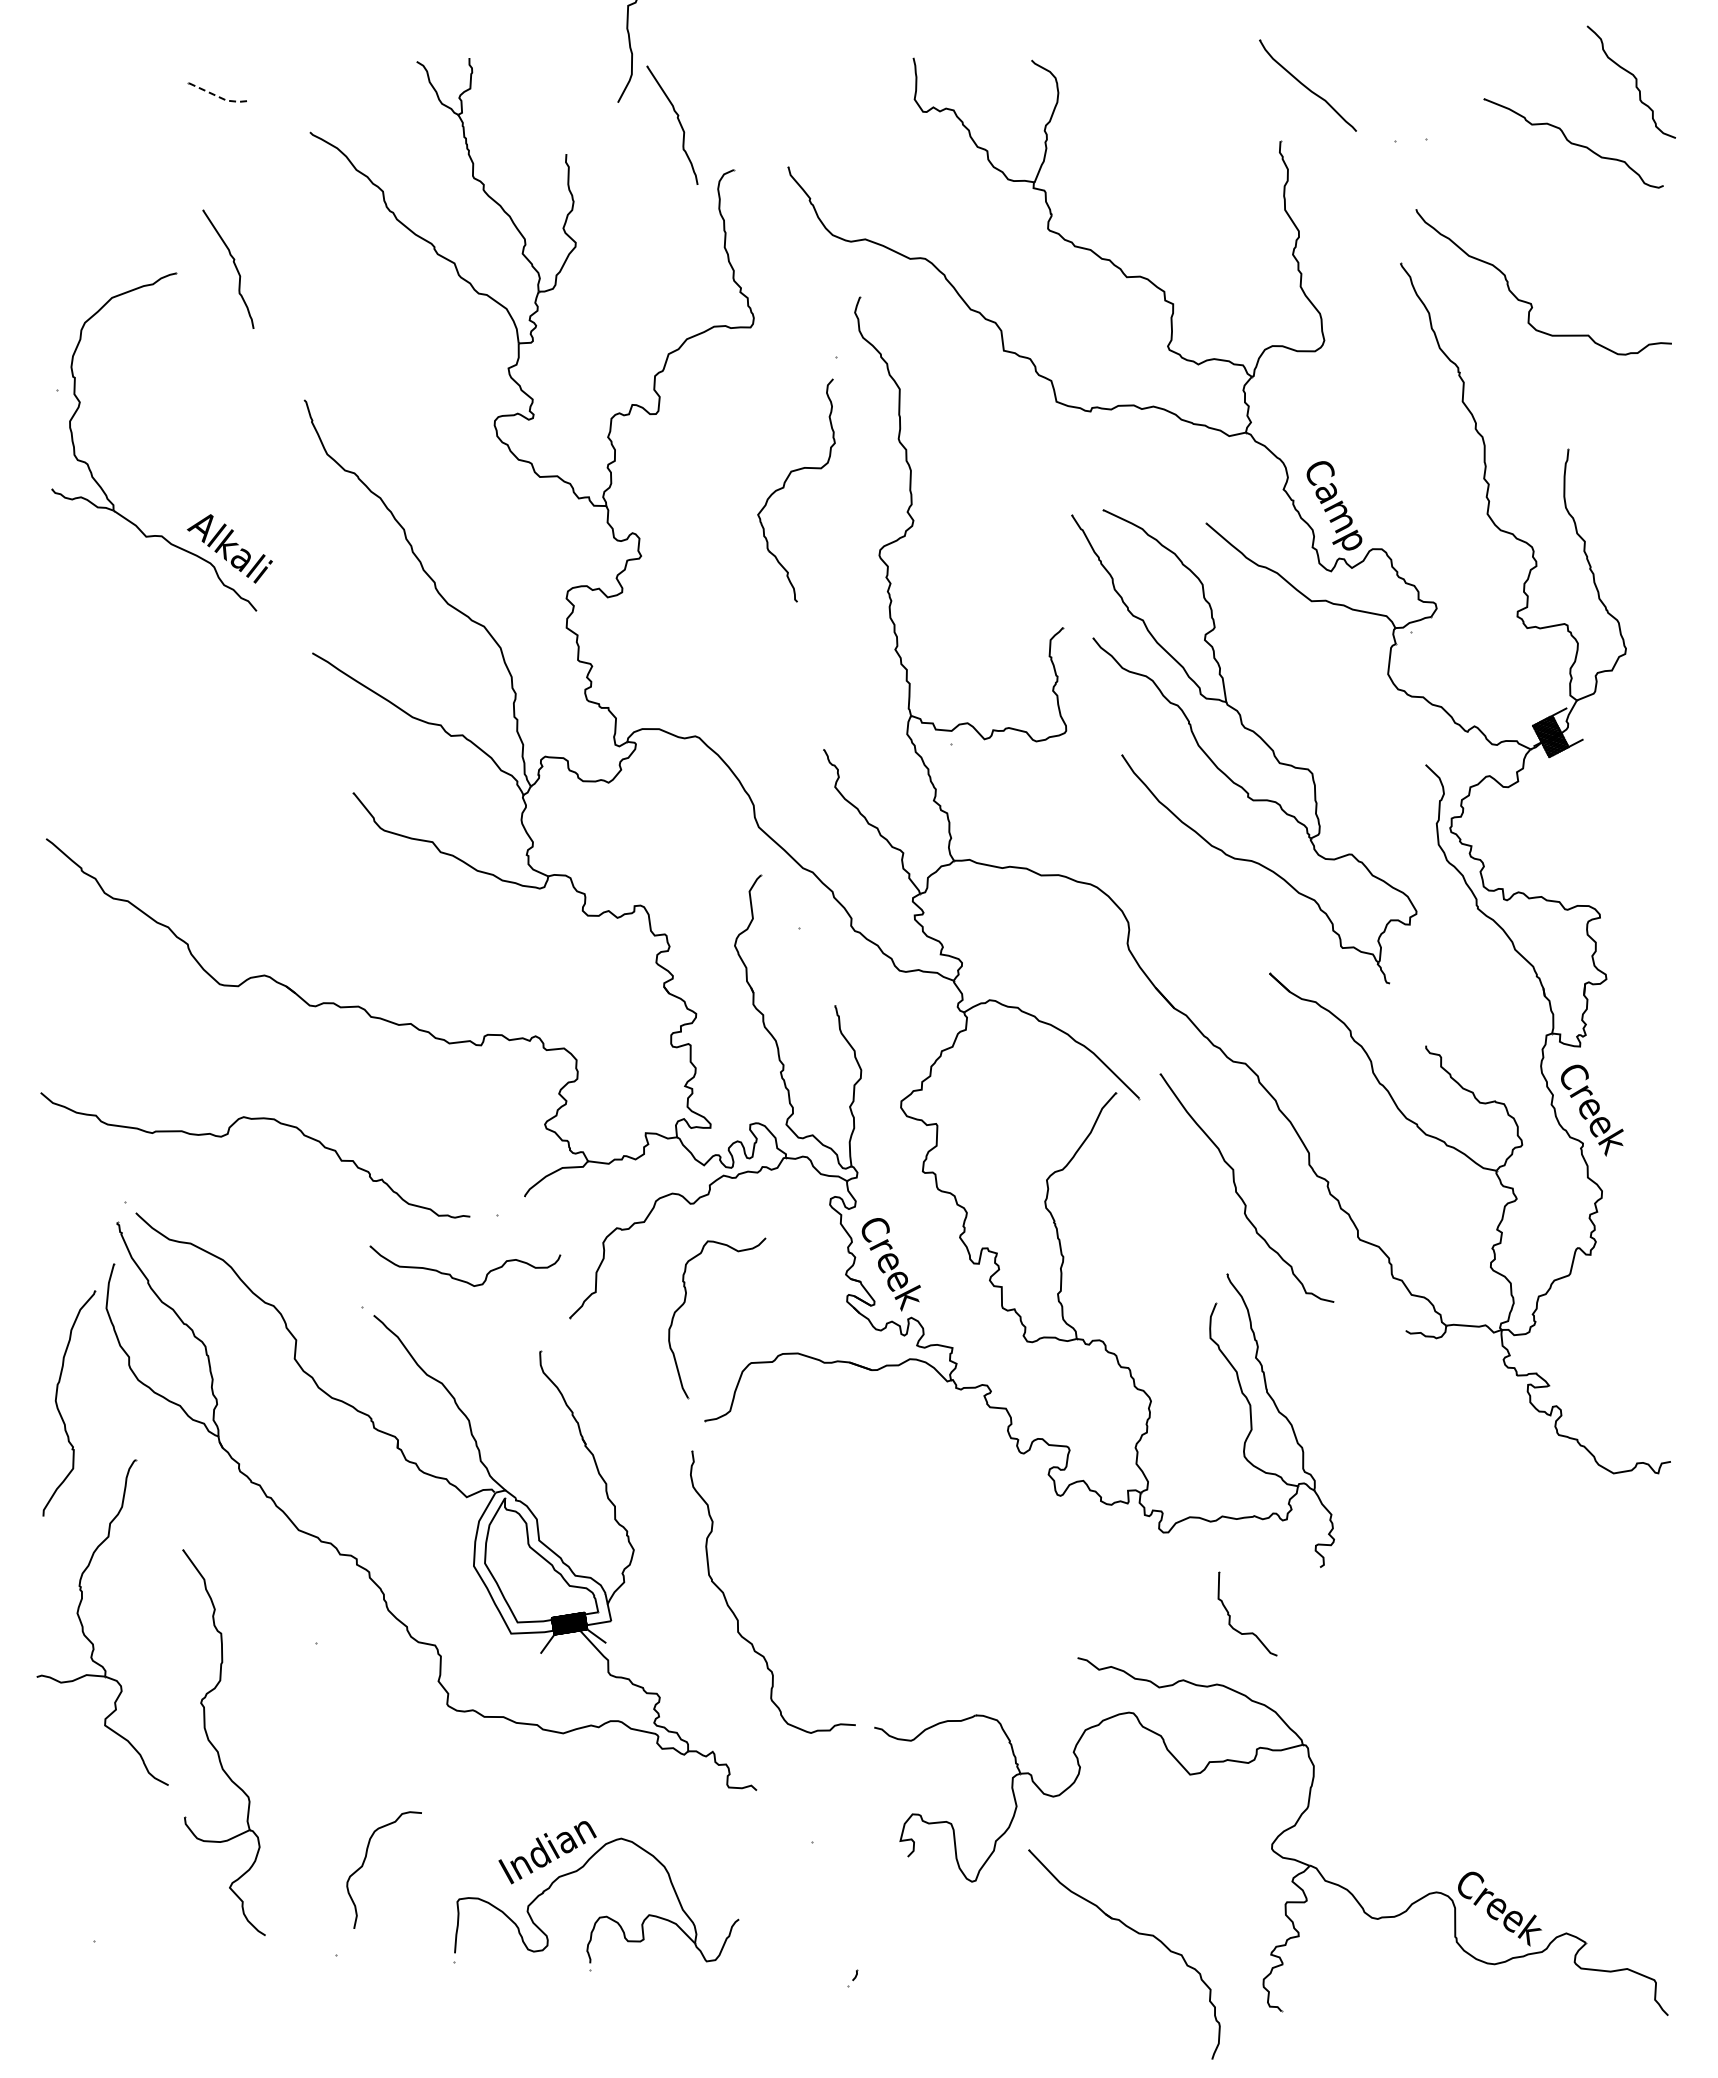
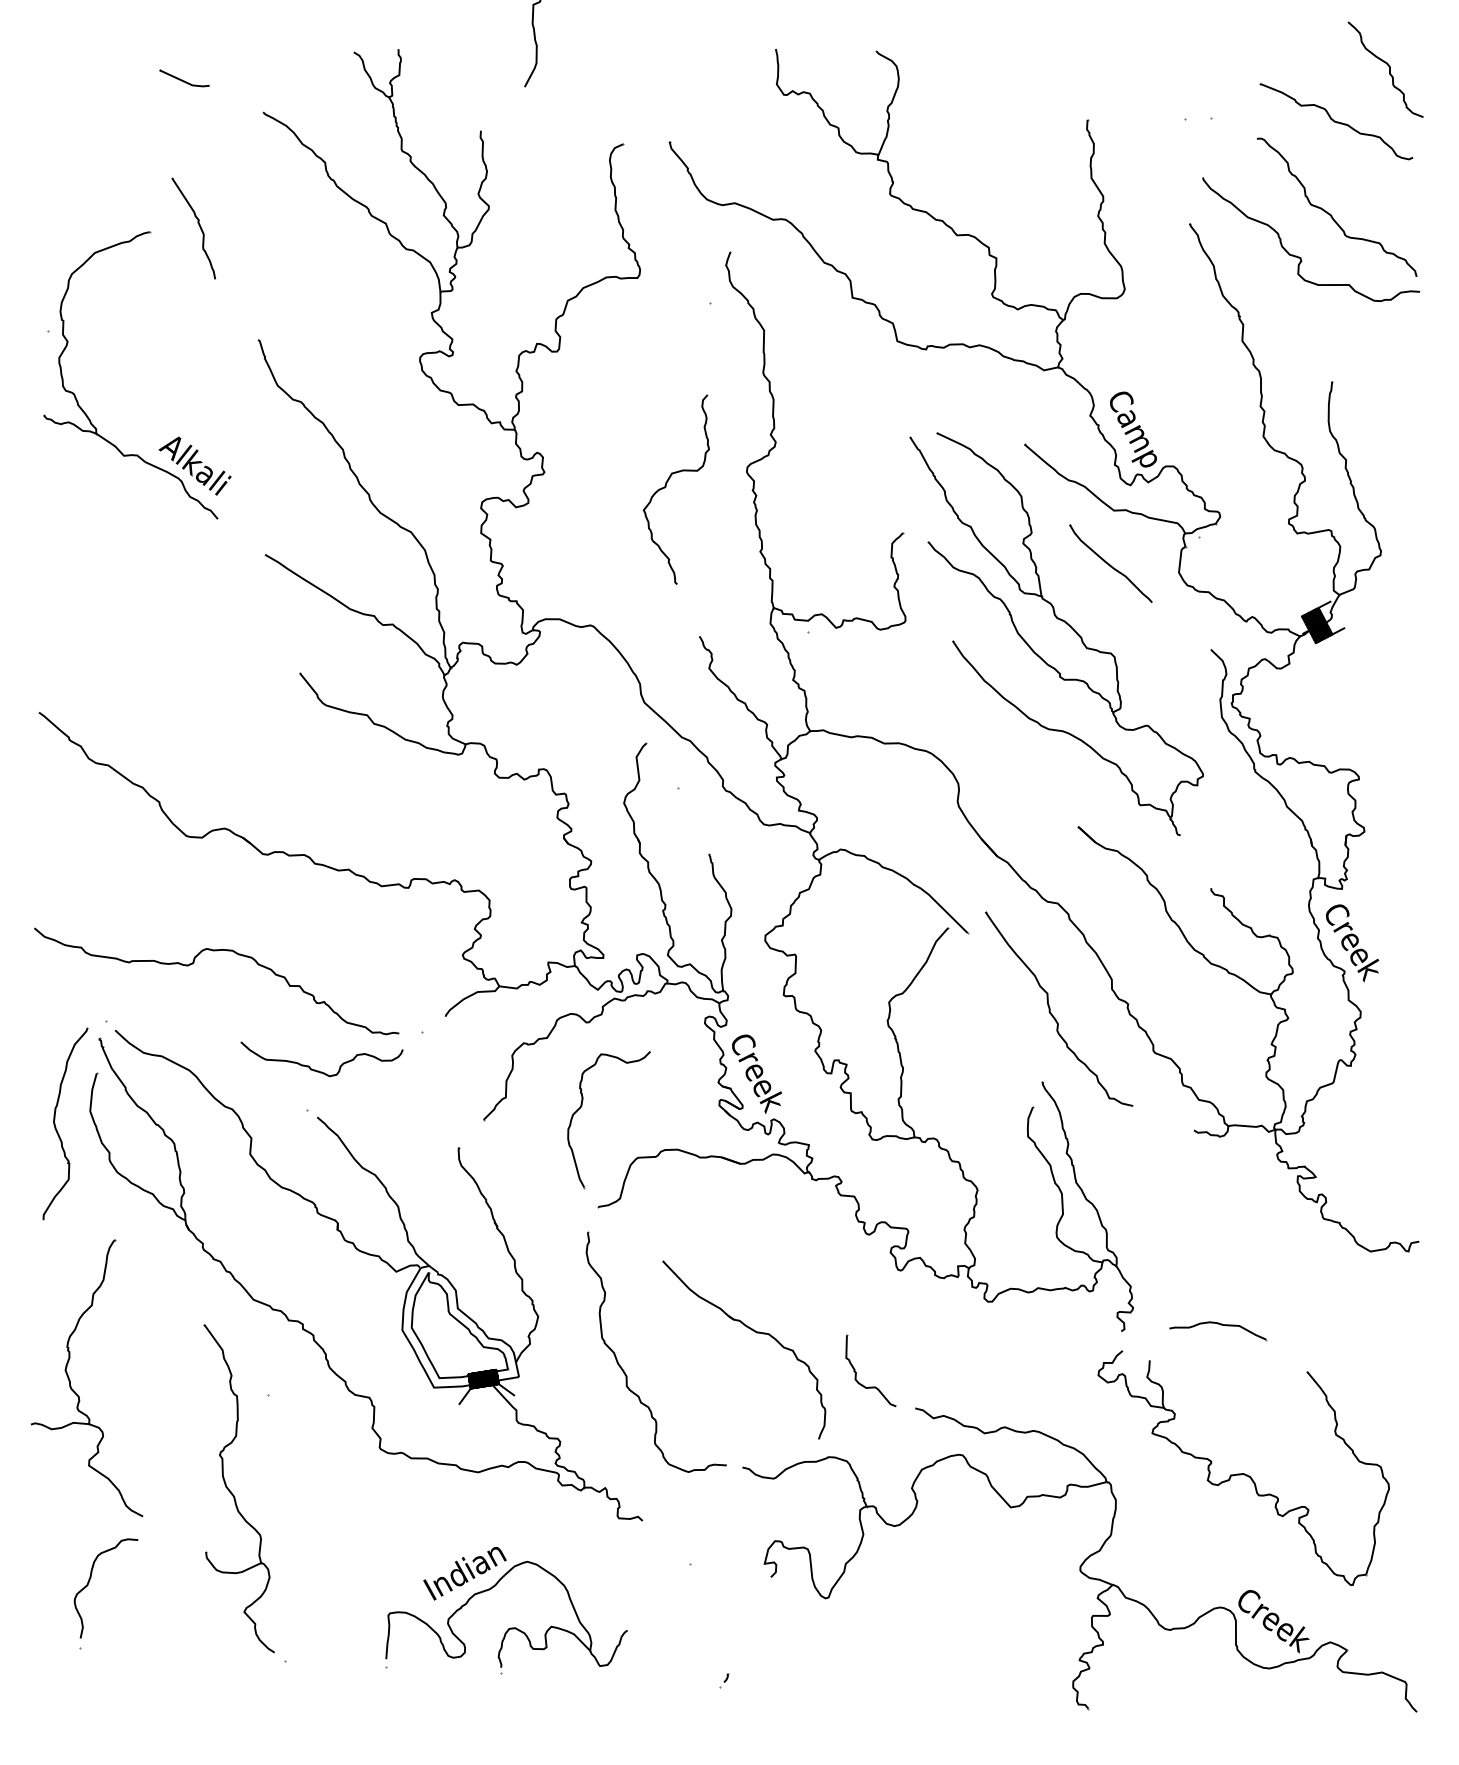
part: (1307, 85) -> (1110, 563), moved
line: (217, 96) -> (184, 81), dashed -> solid
part: (678, 122) -> (576, 103), removed
curve: (1567, 252) -> (1331, 214), added
part: (784, 487) -> (666, 487), moved
part: (461, 1279) -> (318, 1070), moved
part: (58, 1406) -> (56, 1126), moved
part: (1434, 1559) -> (1218, 1324), added
part: (1230, 1615) -> (856, 1372), moved
part: (1464, 1734) -> (1243, 1473), added
part: (216, 1748) -> (232, 1493), moved
curve: (364, 1863) -> (89, 1582), moved
part: (1138, 1934) -> (756, 1333), moved

